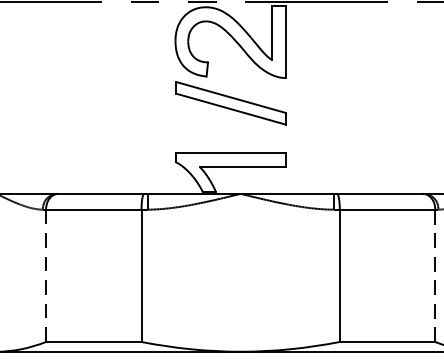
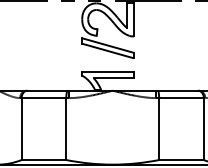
line: (45, 276) -> (21, 129), dashed -> solid
line: (434, 276) -> (203, 129), dashed -> solid

